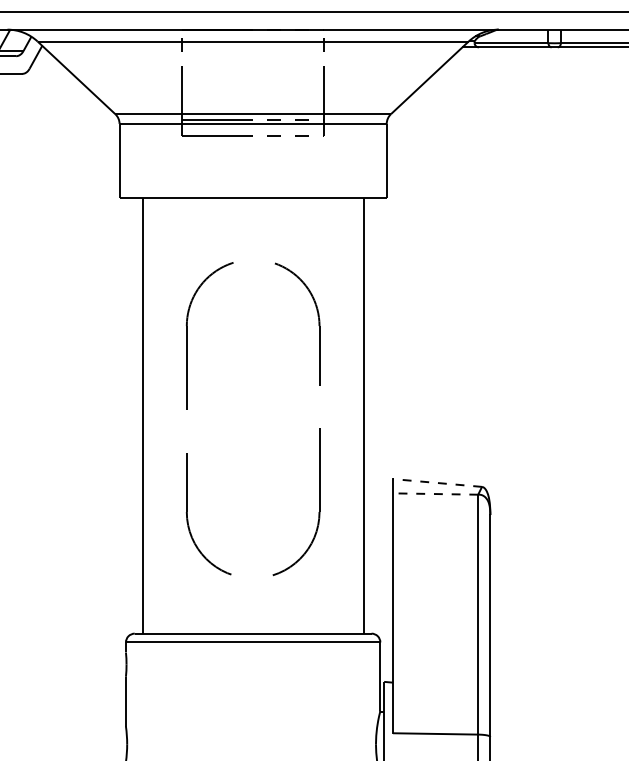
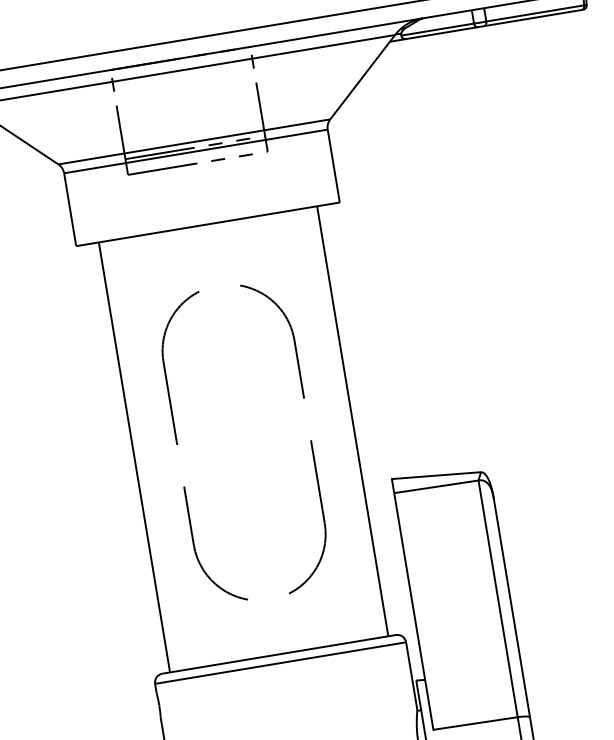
line: (437, 483) -> (436, 476), dashed -> solid
line: (435, 494) -> (436, 487), dashed -> solid

